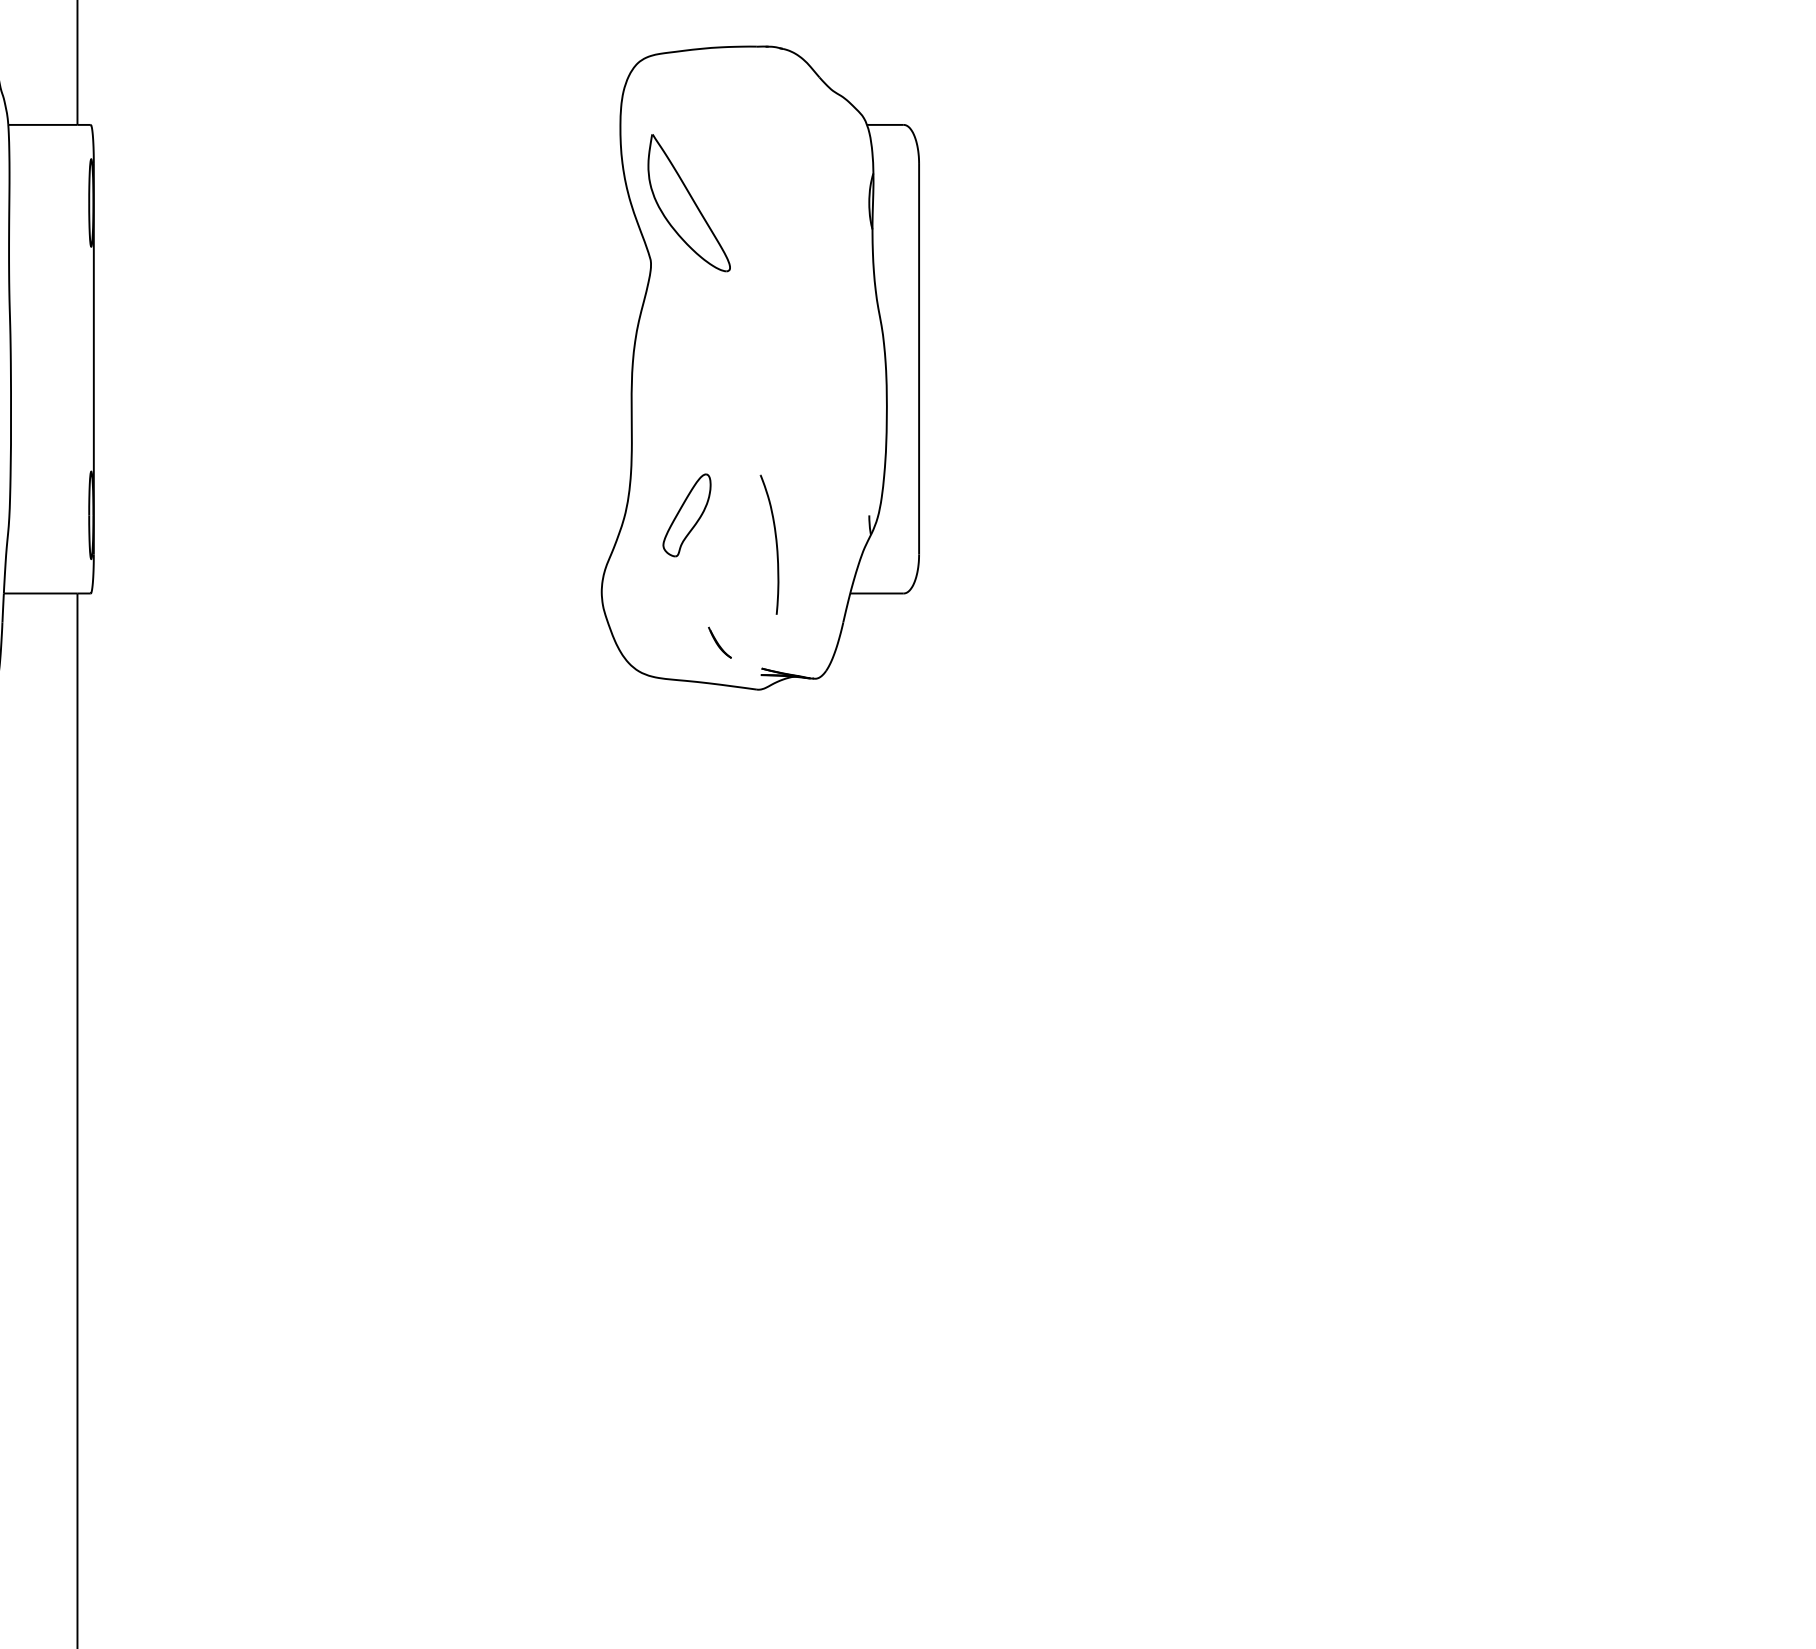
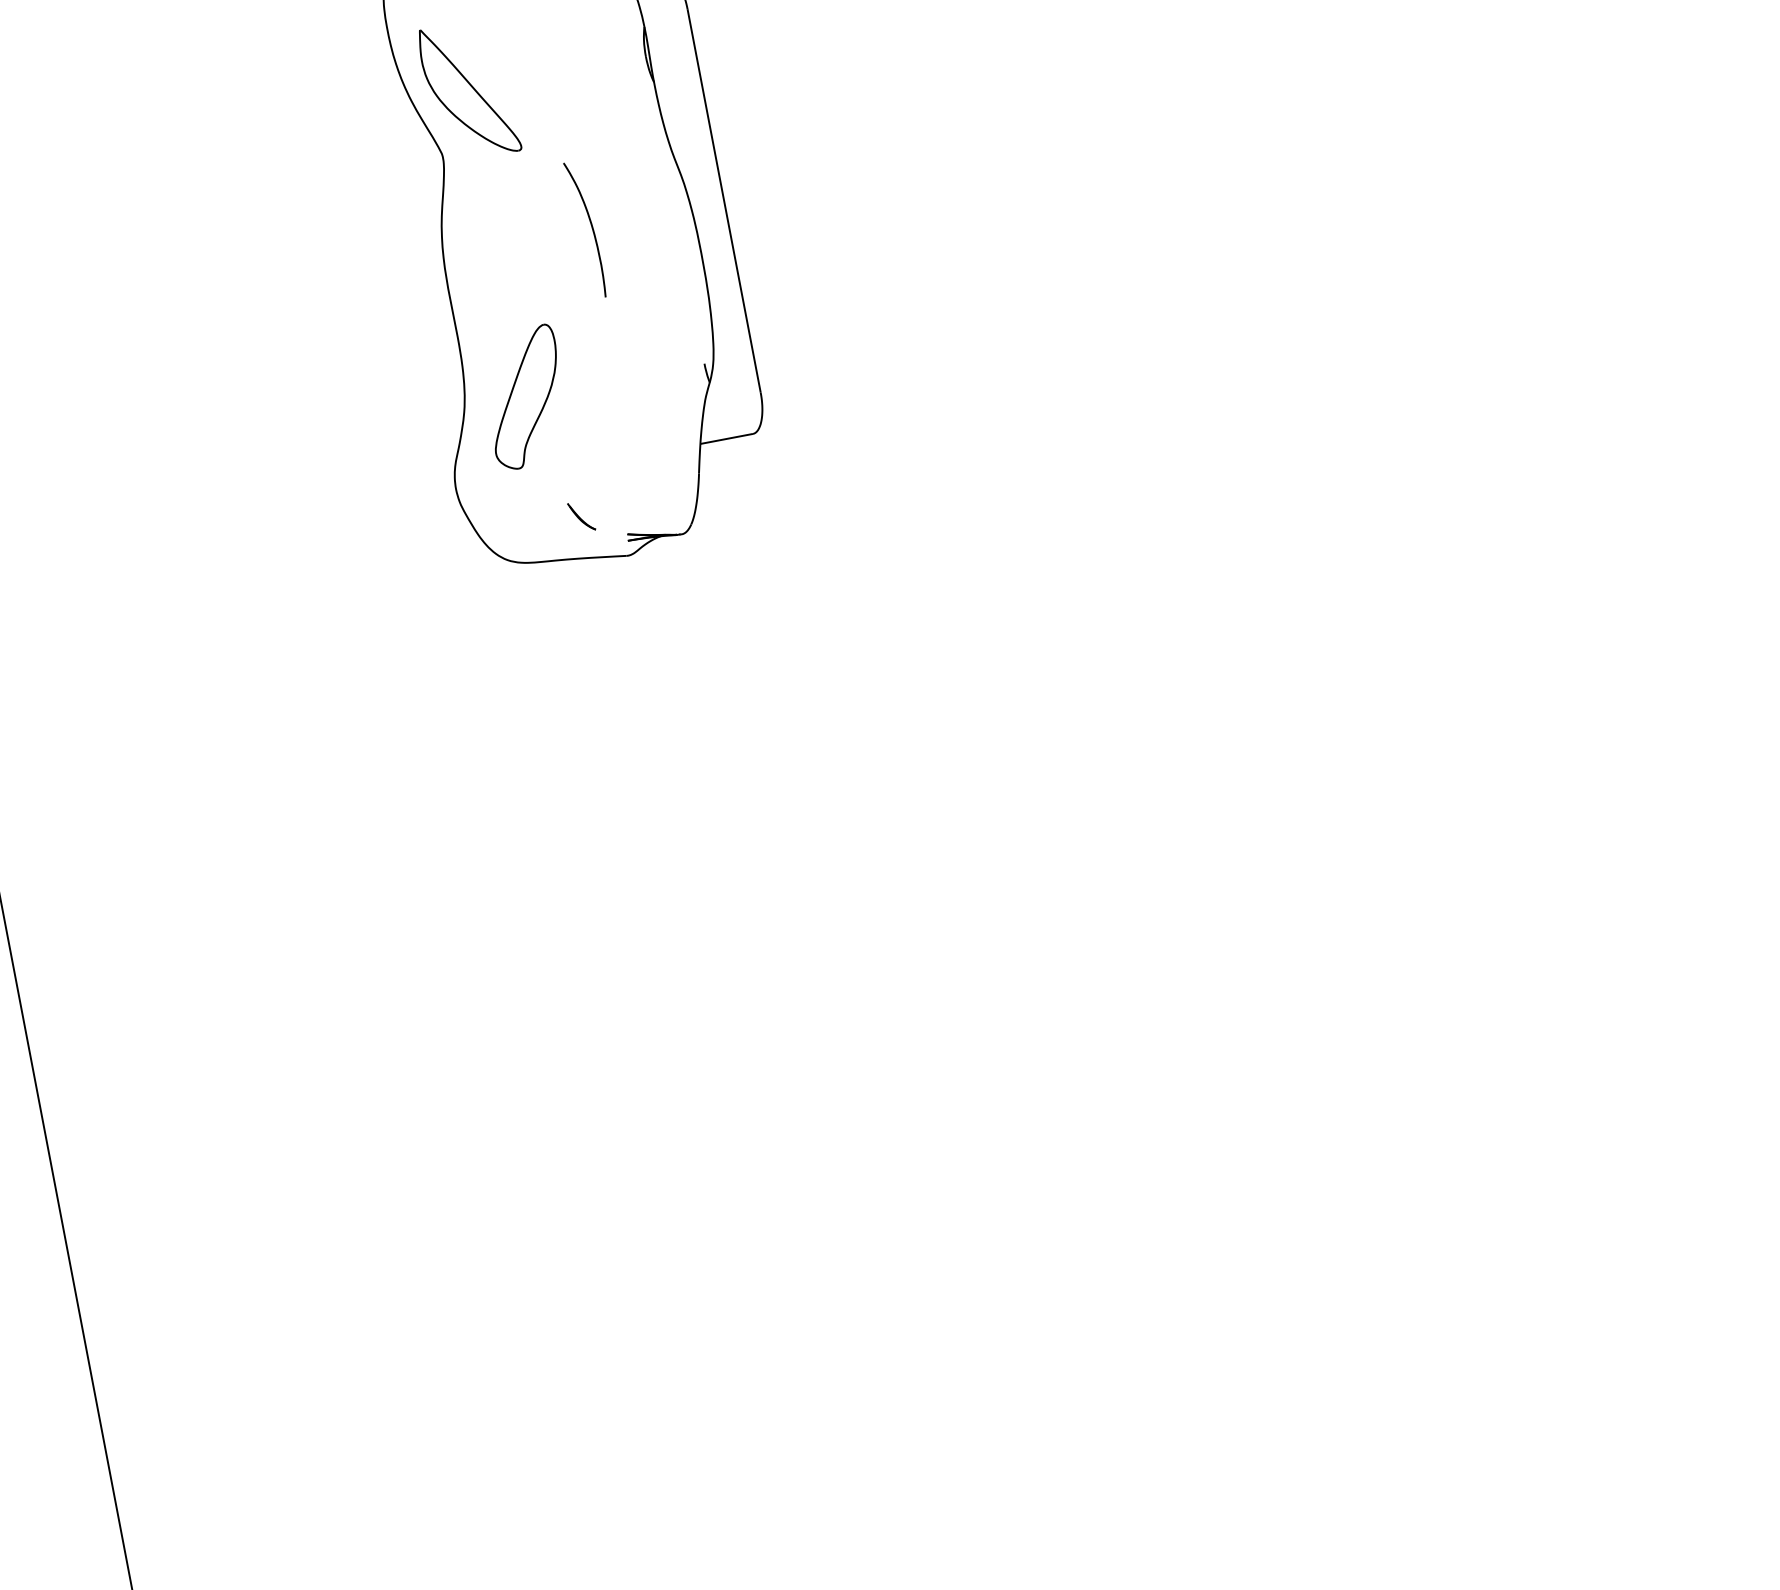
part: (686, 515) -> (524, 398), size x1.67
part: (775, 543) -> (591, 227), moved

